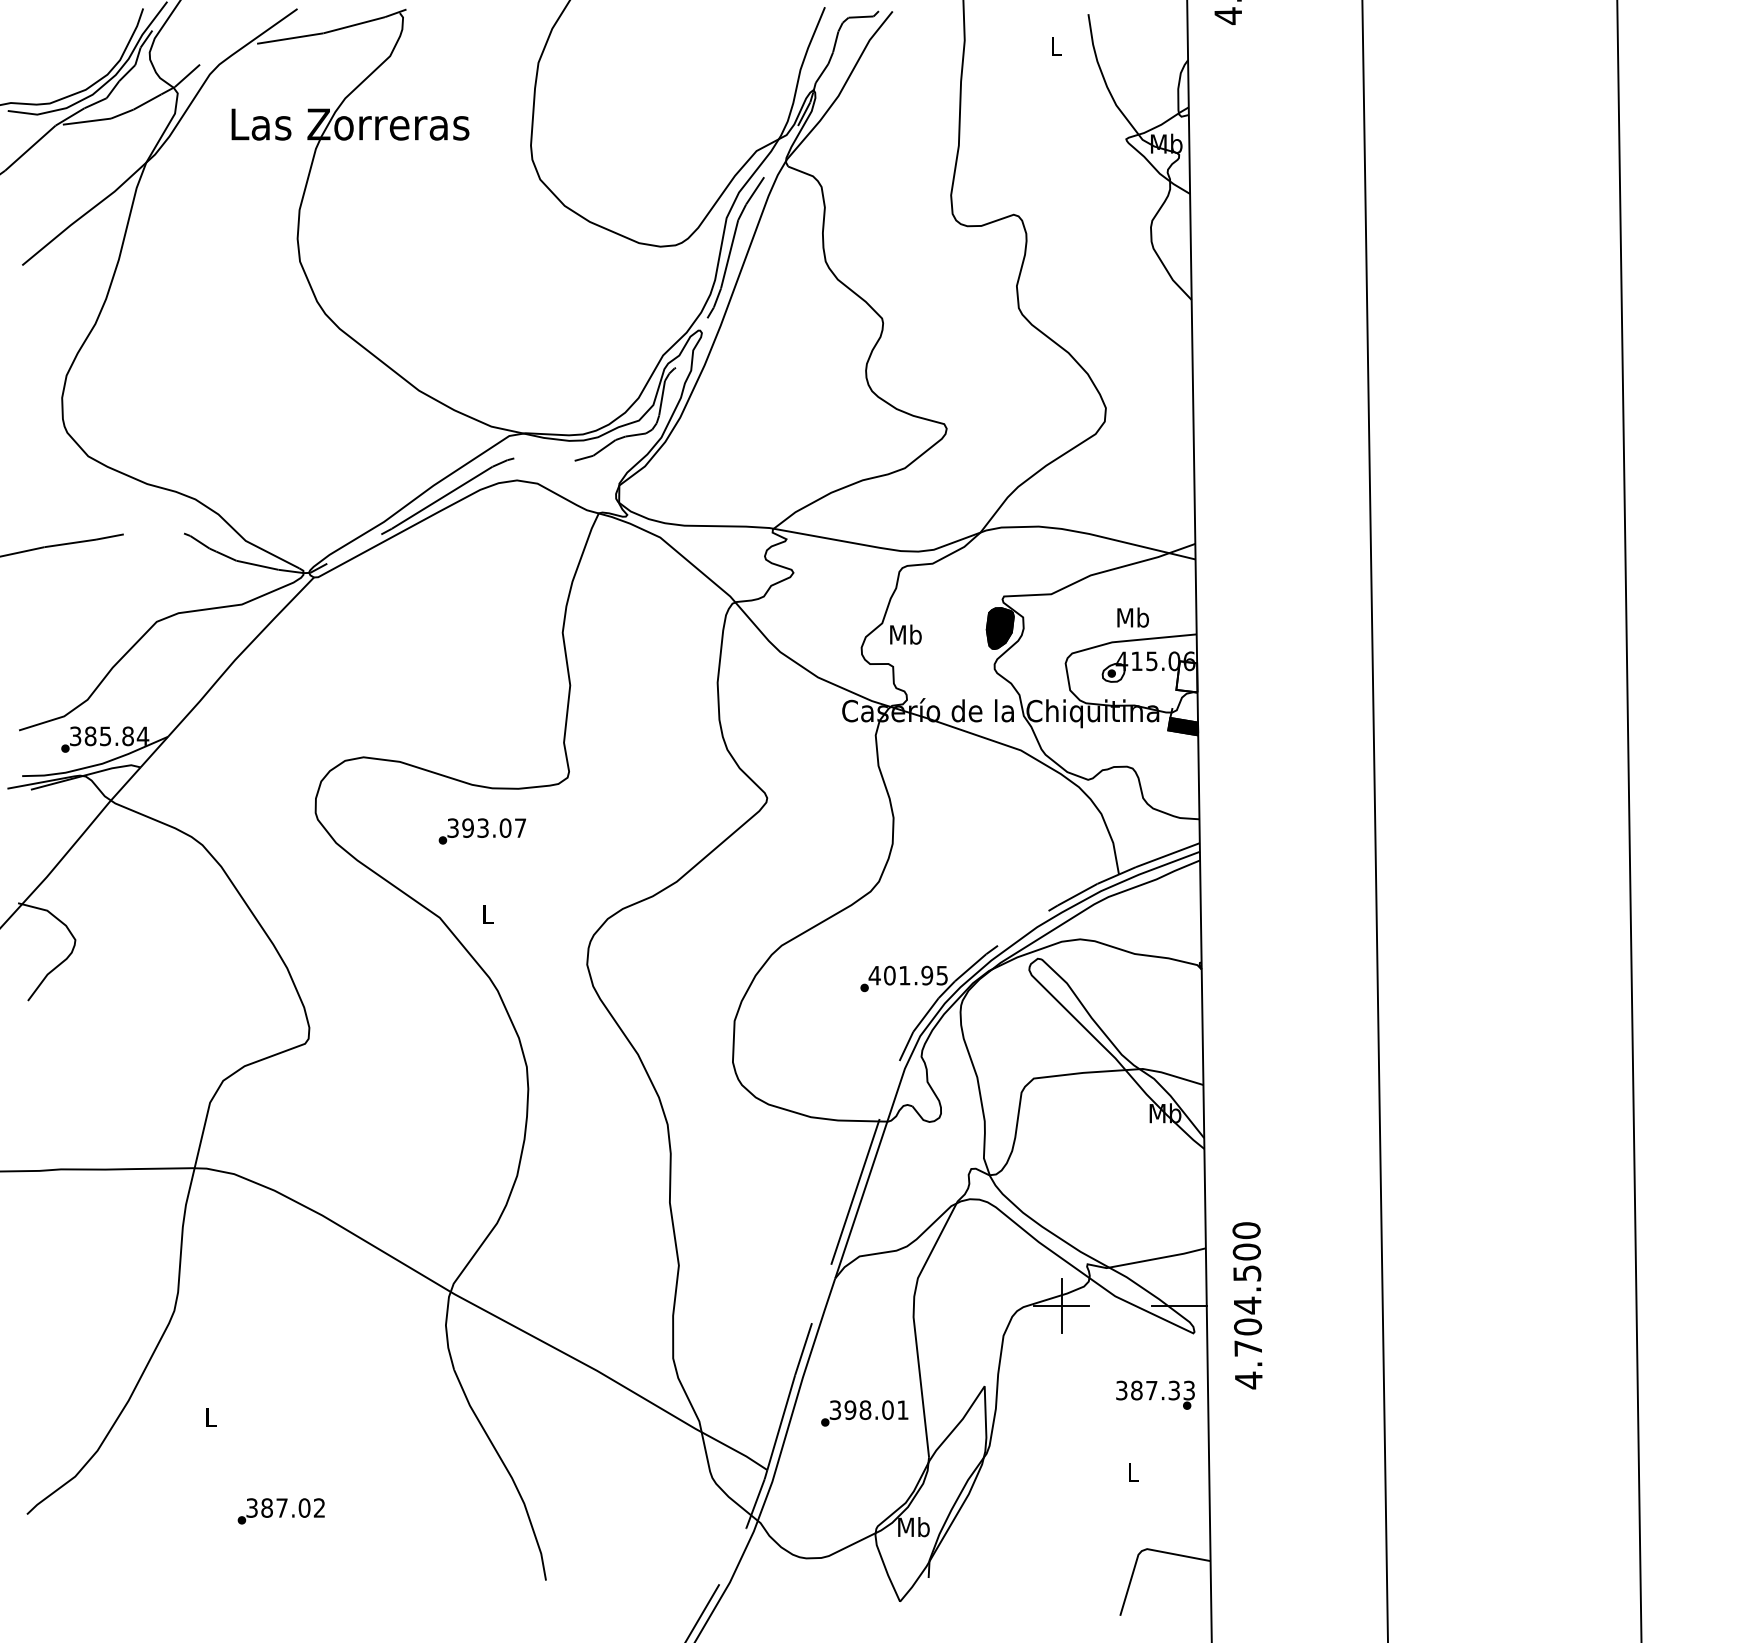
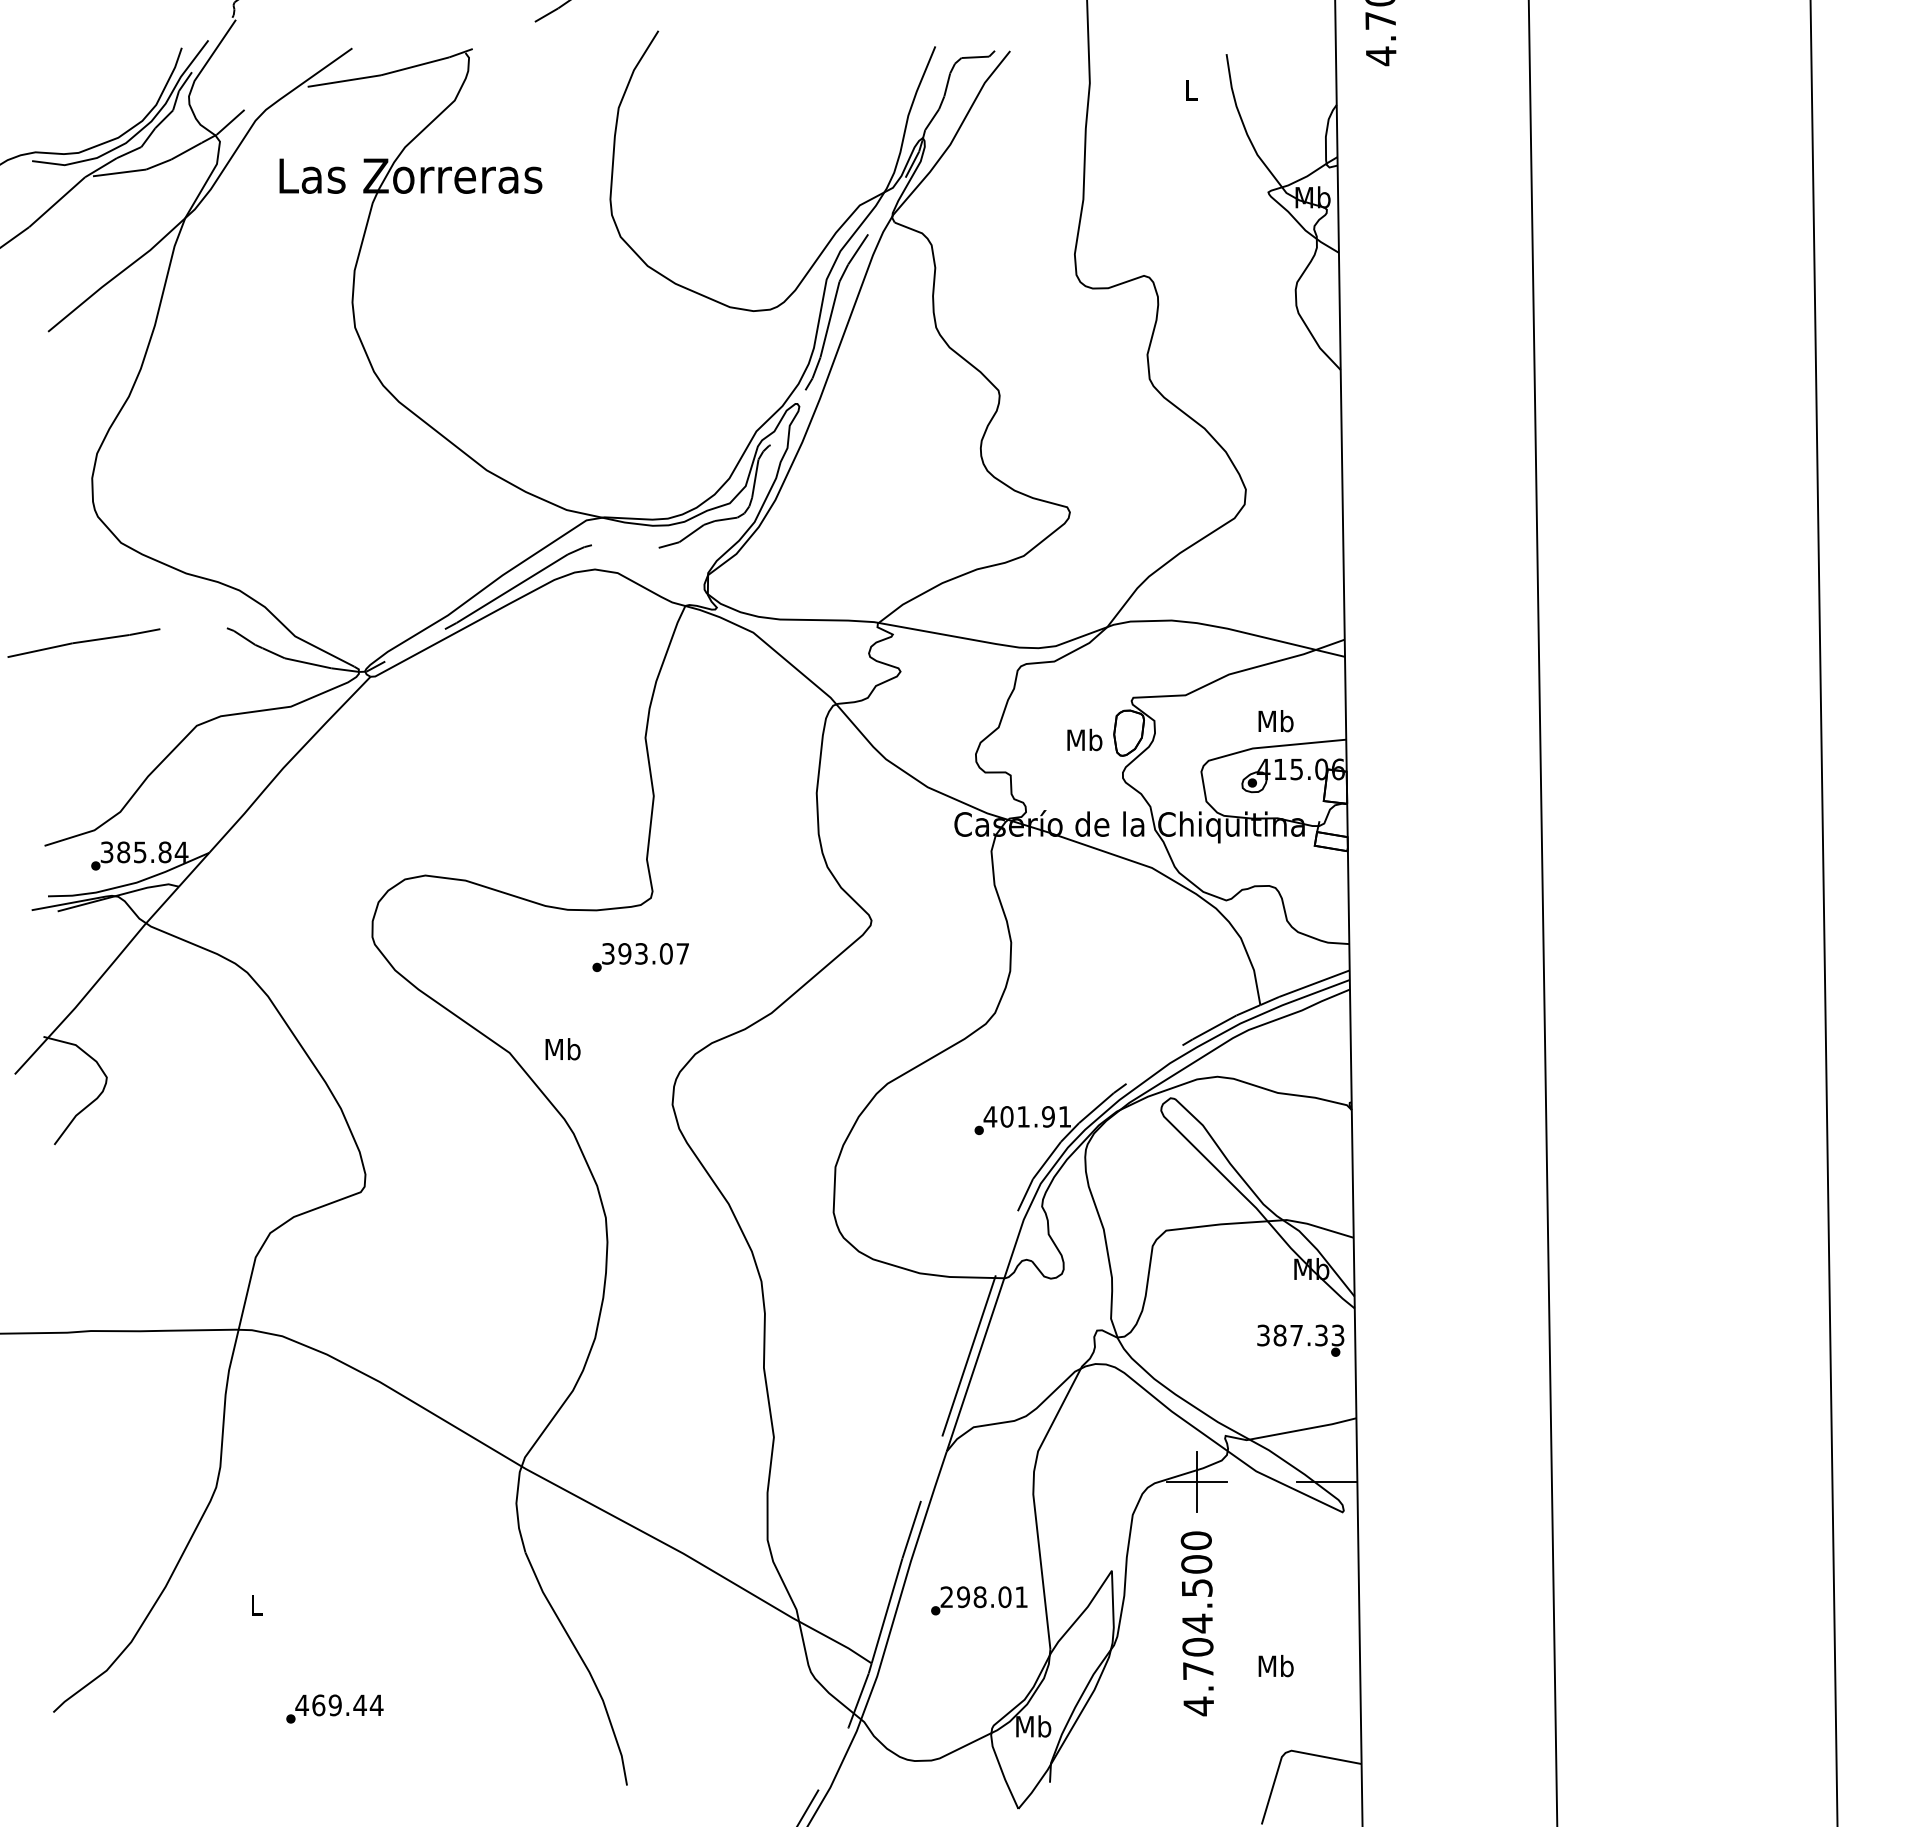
fill: (1000, 627) -> (1129, 732), removed
text: (905, 634) -> (1084, 739), moved
fill: (1182, 726) -> (1330, 841), removed
text: (482, 831) -> (640, 957), moved
text: (487, 914) -> (562, 1049), L -> Mb
text: (941, 975) -> (1064, 1116), 401.95 -> 401.91
text: (1246, 1305) -> (1196, 1623), moved
text: (1155, 1395) -> (1300, 1340), moved
text: (835, 1410) -> (946, 1597), 398.01 -> 298.01
text: (1132, 1471) -> (1275, 1665), L -> Mb
text: (285, 1508) -> (339, 1705), 387.02 -> 469.44

